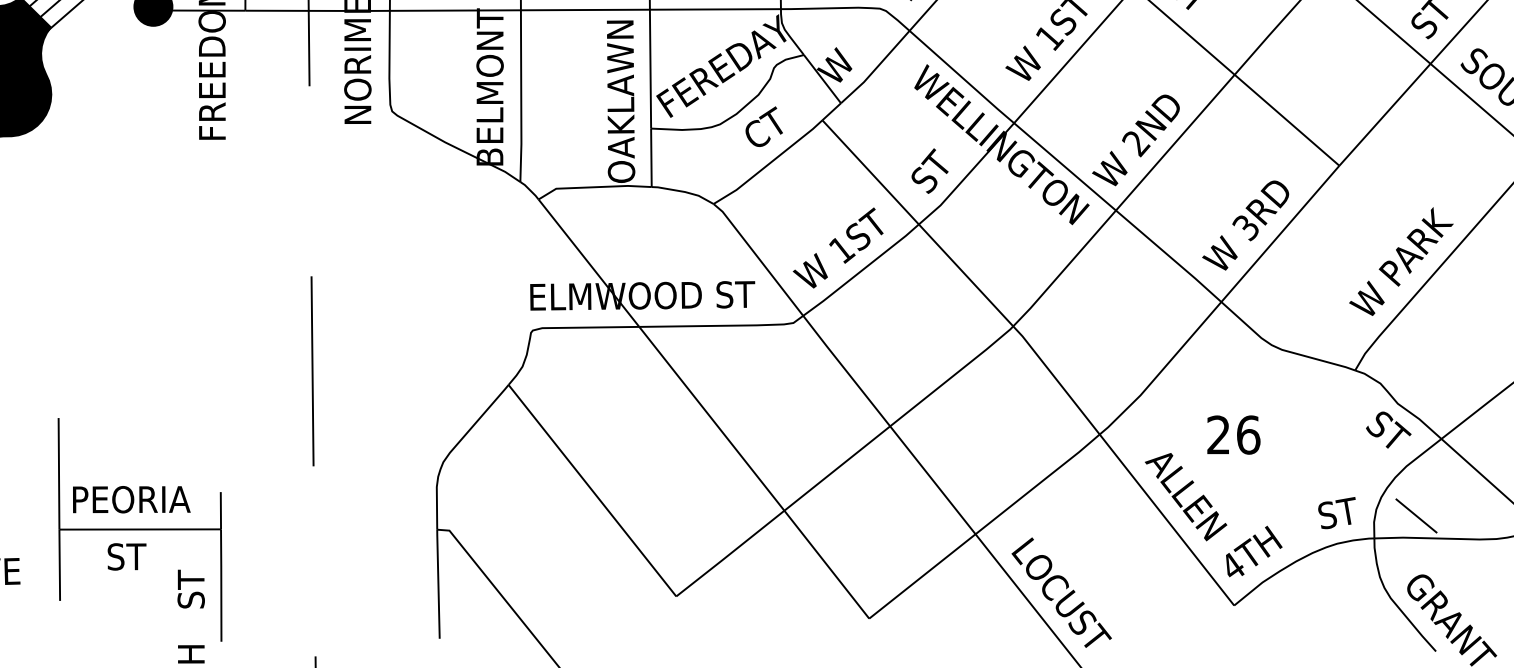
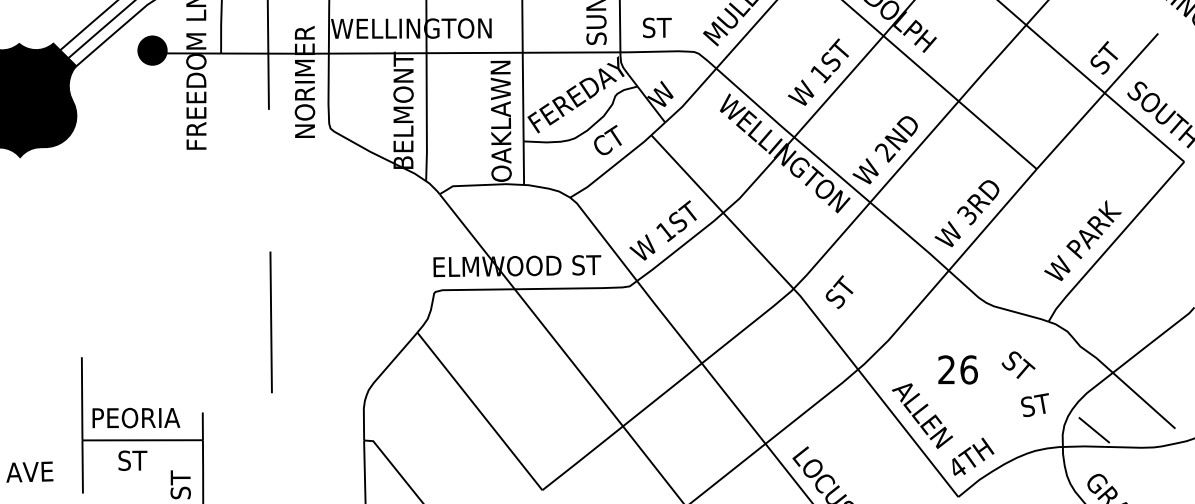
text: (929, 170) -> (839, 291), moved
text: (1388, 429) -> (1018, 364), moved
text: (1336, 512) -> (1034, 404), moved

